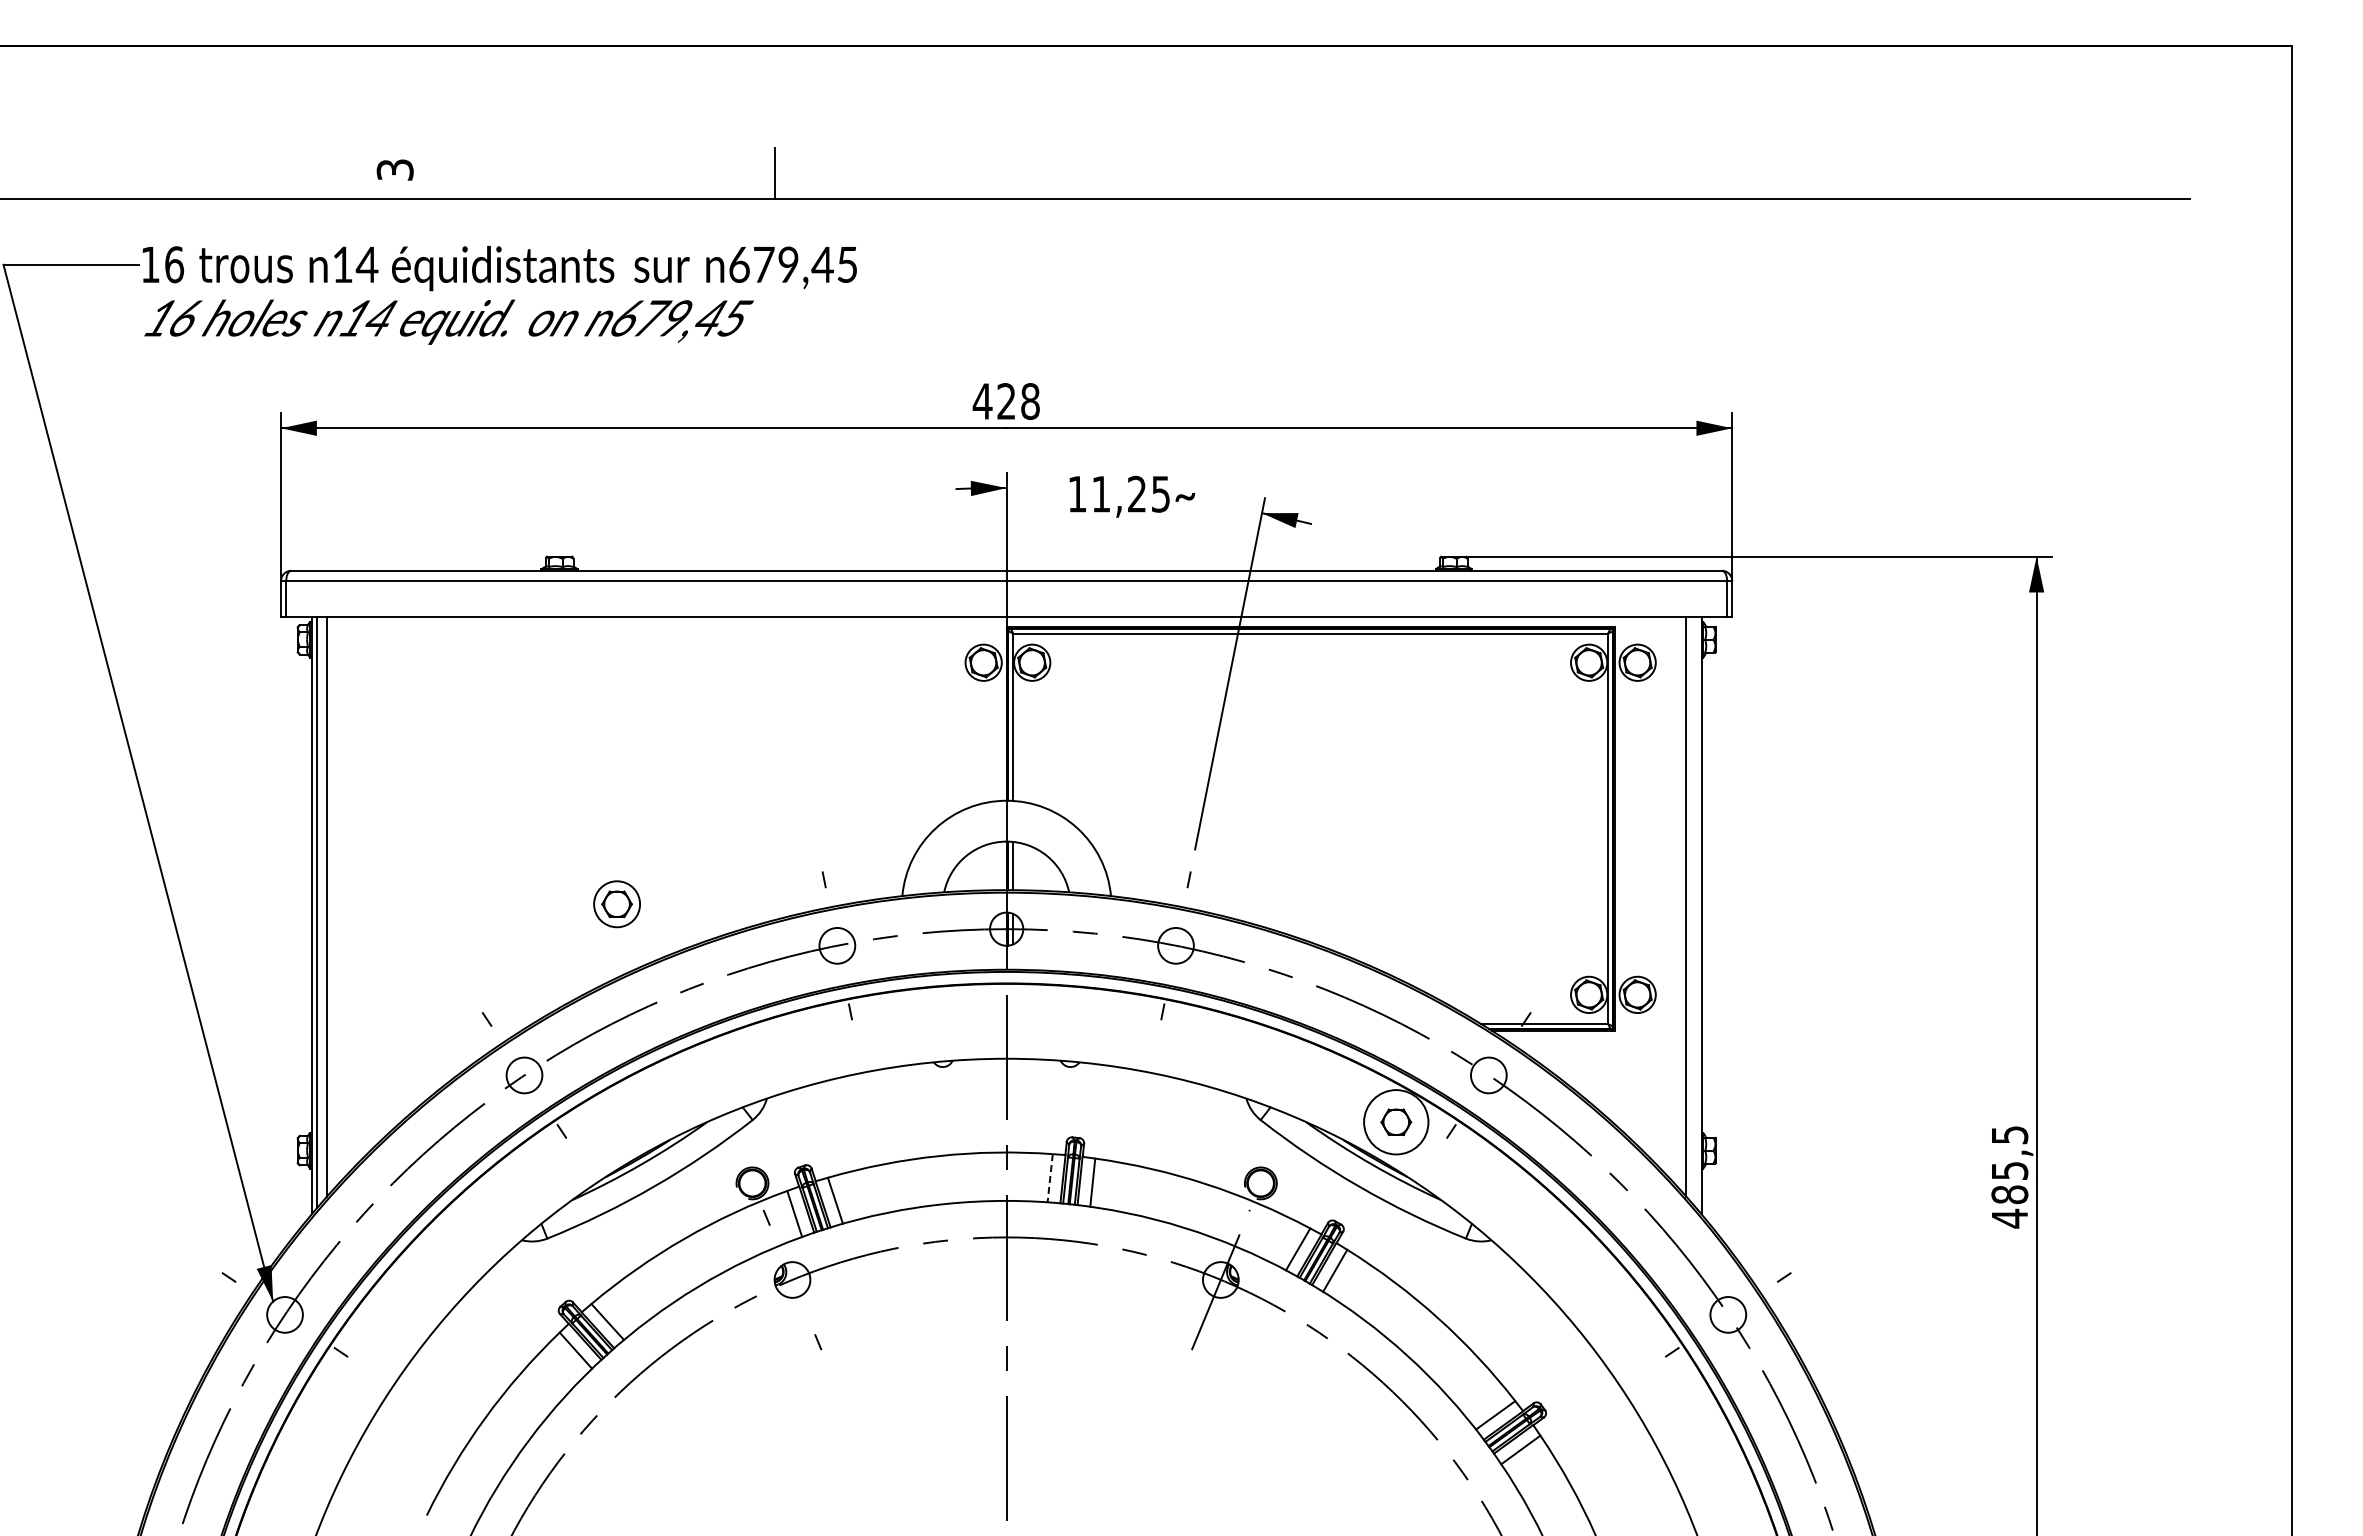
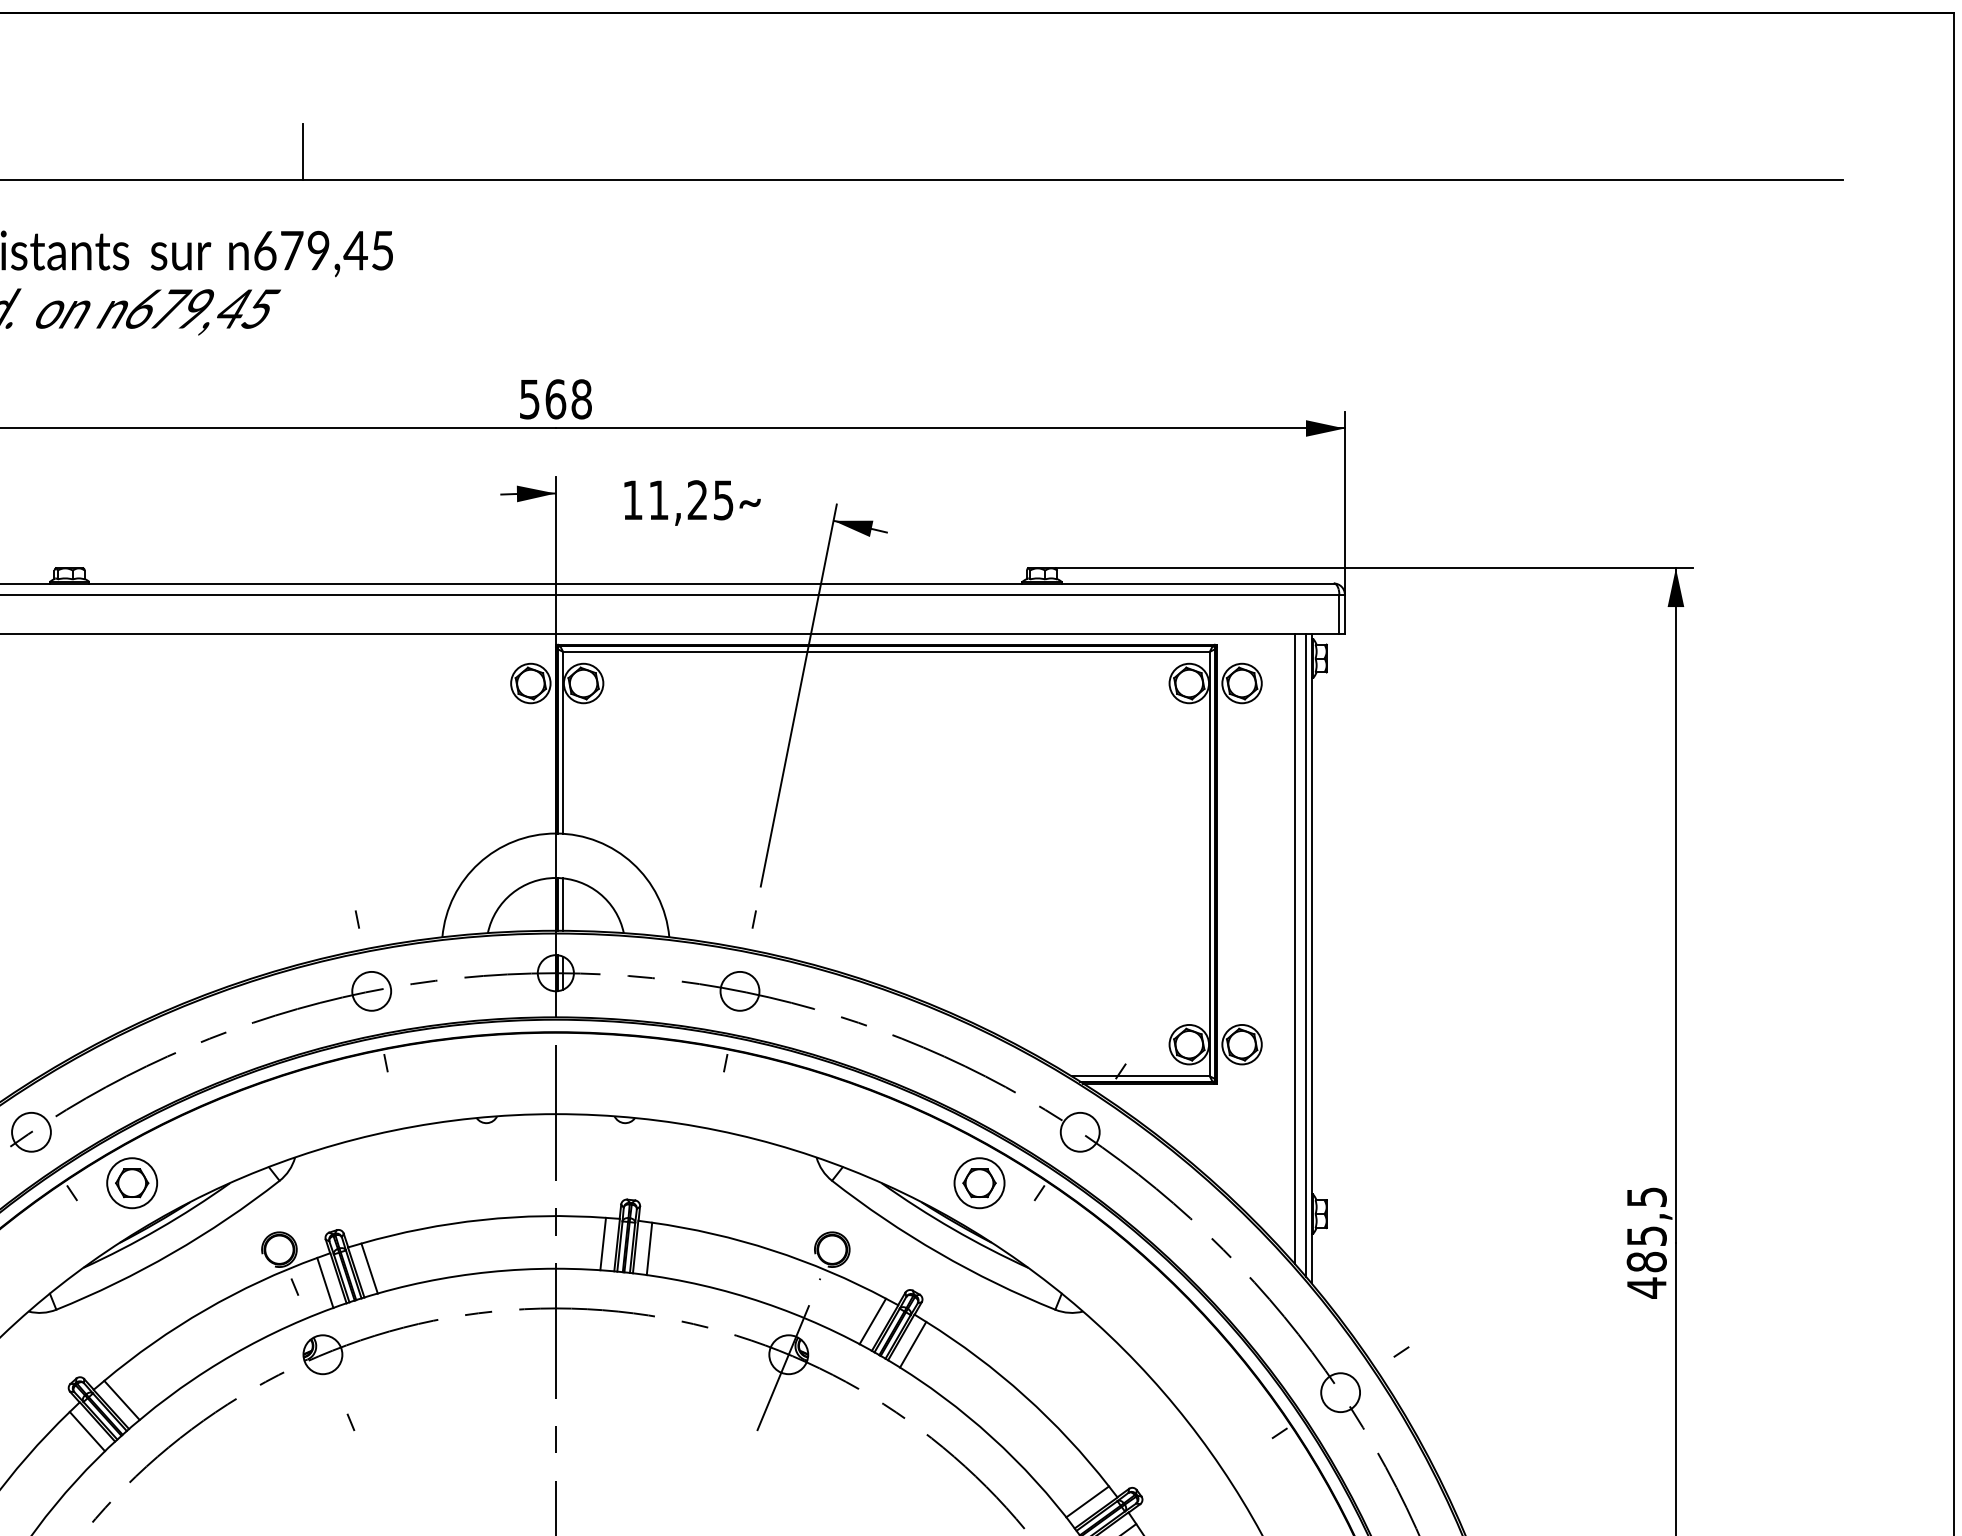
text: (994, 401) -> (542, 399), 428 -> 568
part: (616, 904) -> (131, 1183), moved
line: (1696, 912) -> (1306, 955), added
circle: (1396, 1122) -> (979, 1183), size x0.71
line: (1050, 1178) -> (603, 1244), dashed -> solid

